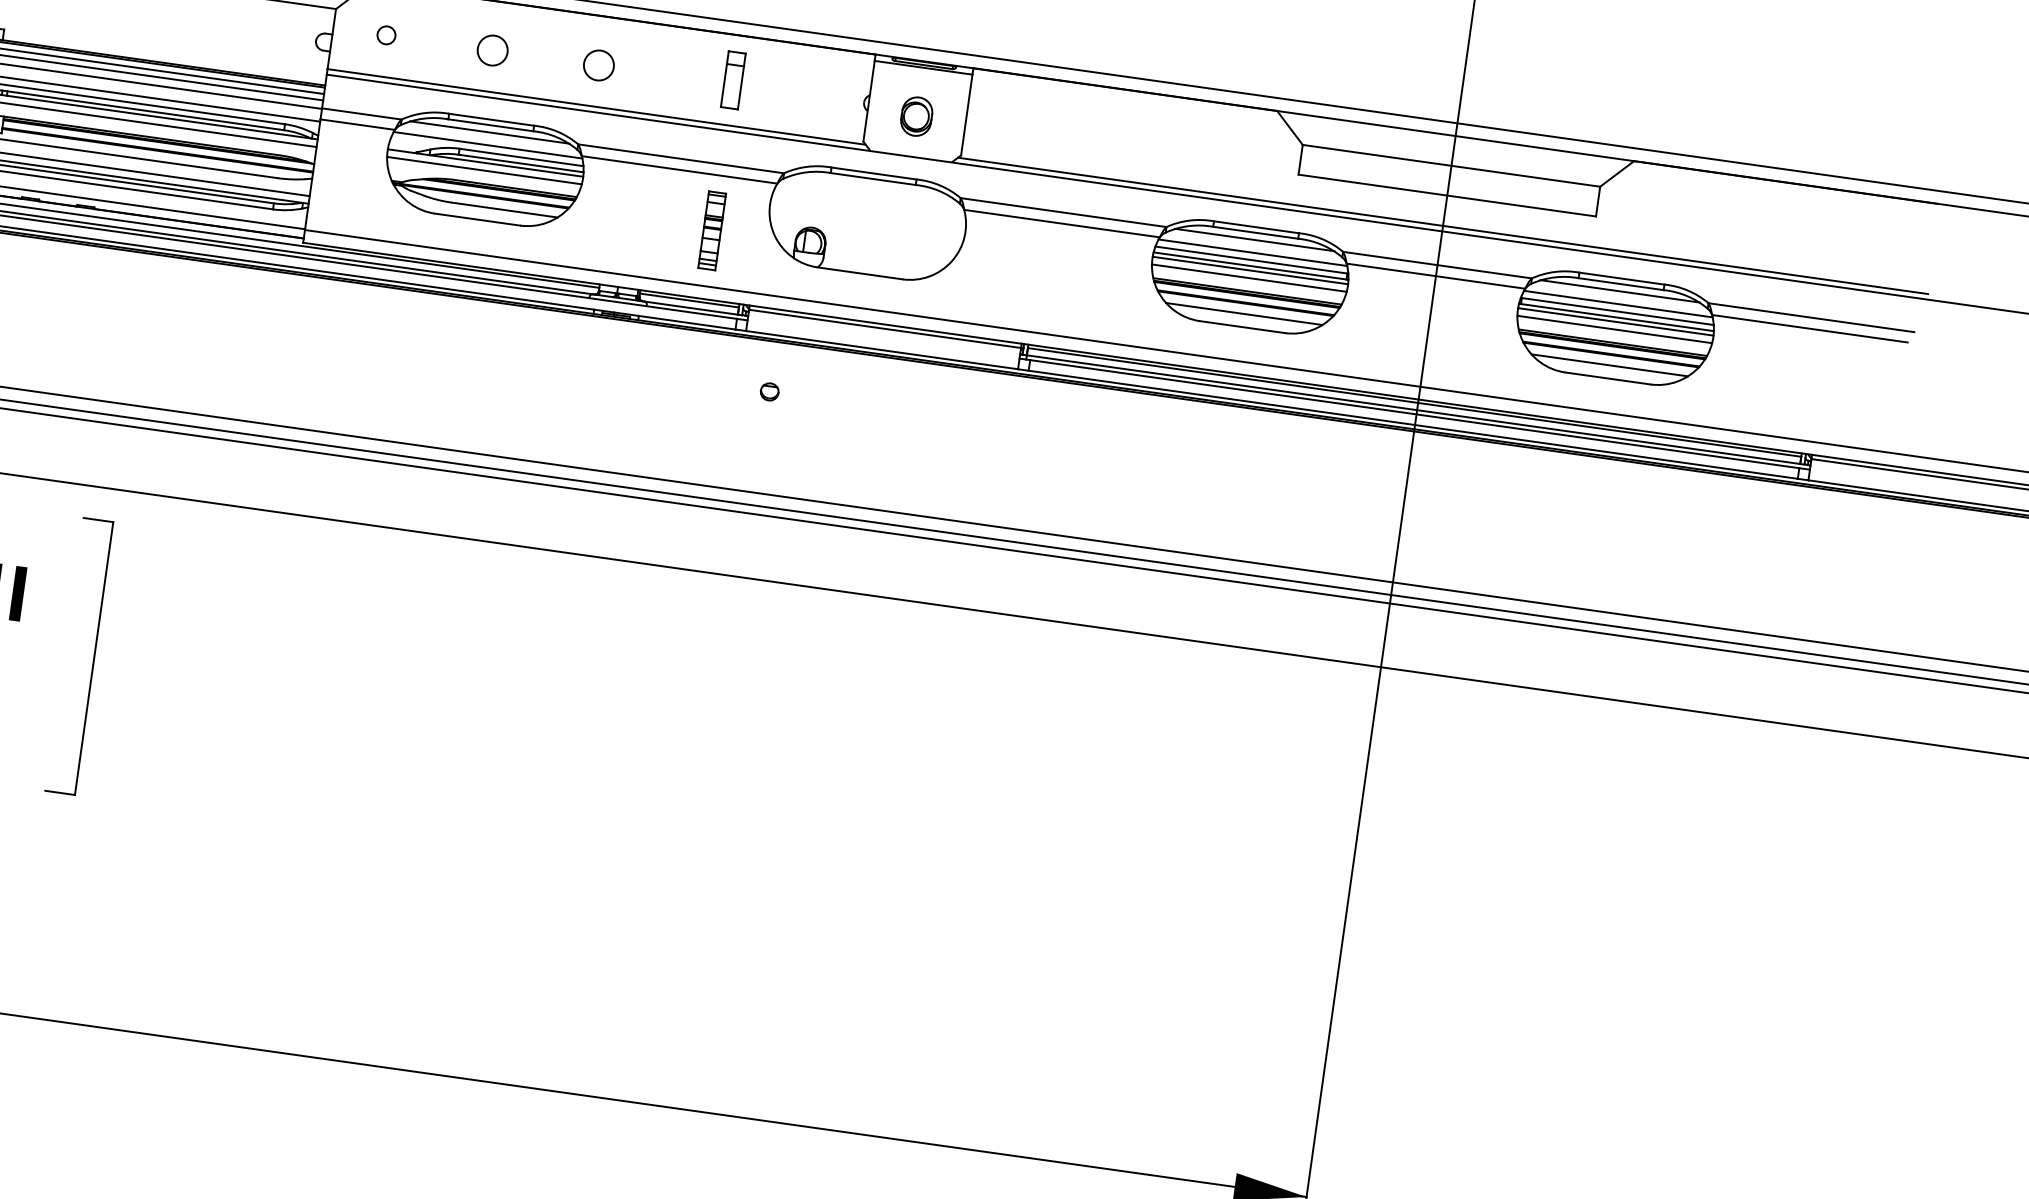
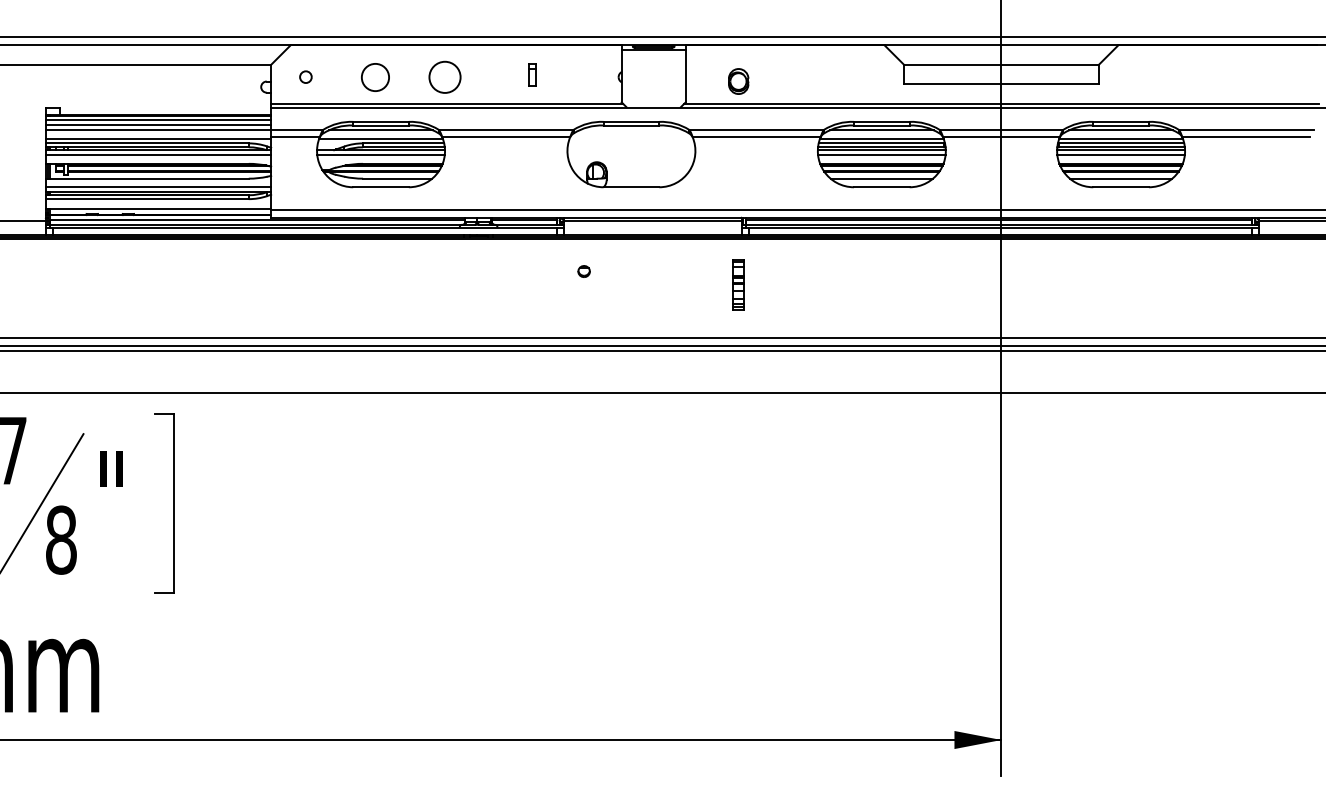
circle: (492, 49) -> (375, 76), size x1.4
circle: (598, 65) -> (444, 77), size x1.6
part: (733, 79) -> (532, 74), size x0.6
part: (916, 116) -> (738, 81), moved
part: (712, 229) -> (738, 284), moved

